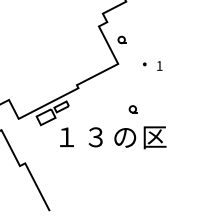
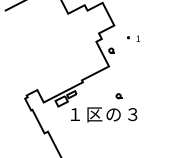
part: (152, 65) -> (133, 38), moved
text: (96, 137) -> (94, 114), ３ -> 区
text: (153, 137) -> (132, 114), 区 -> ３

